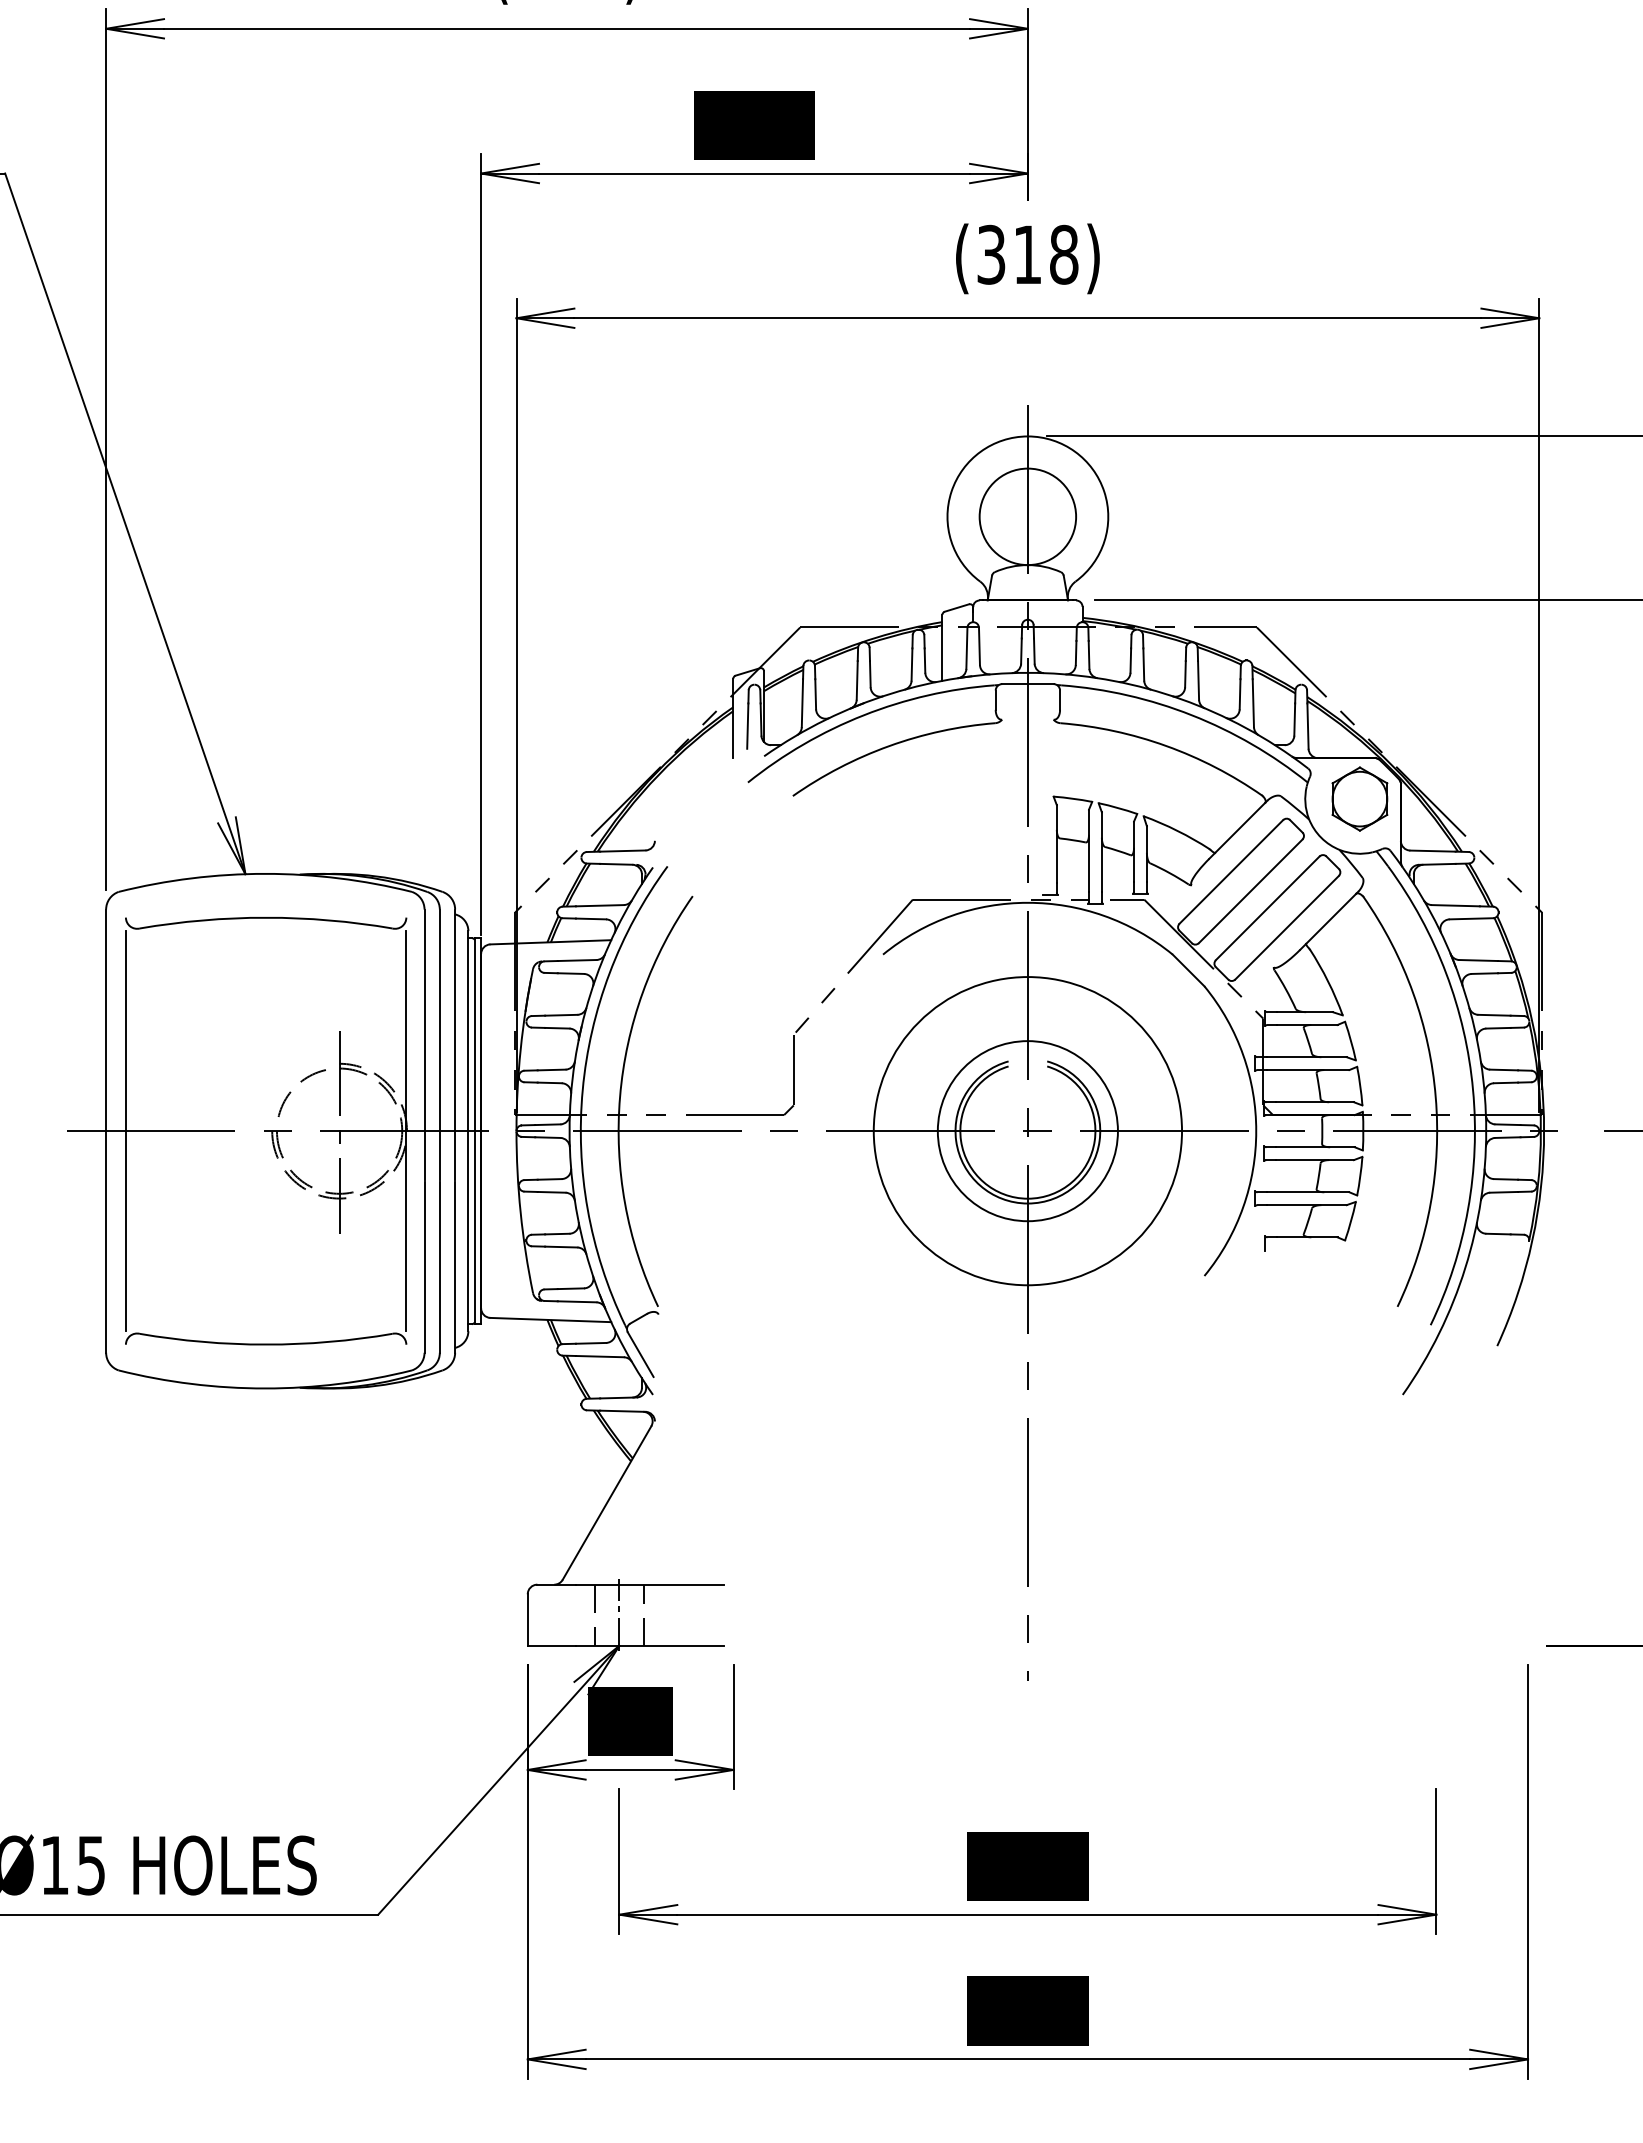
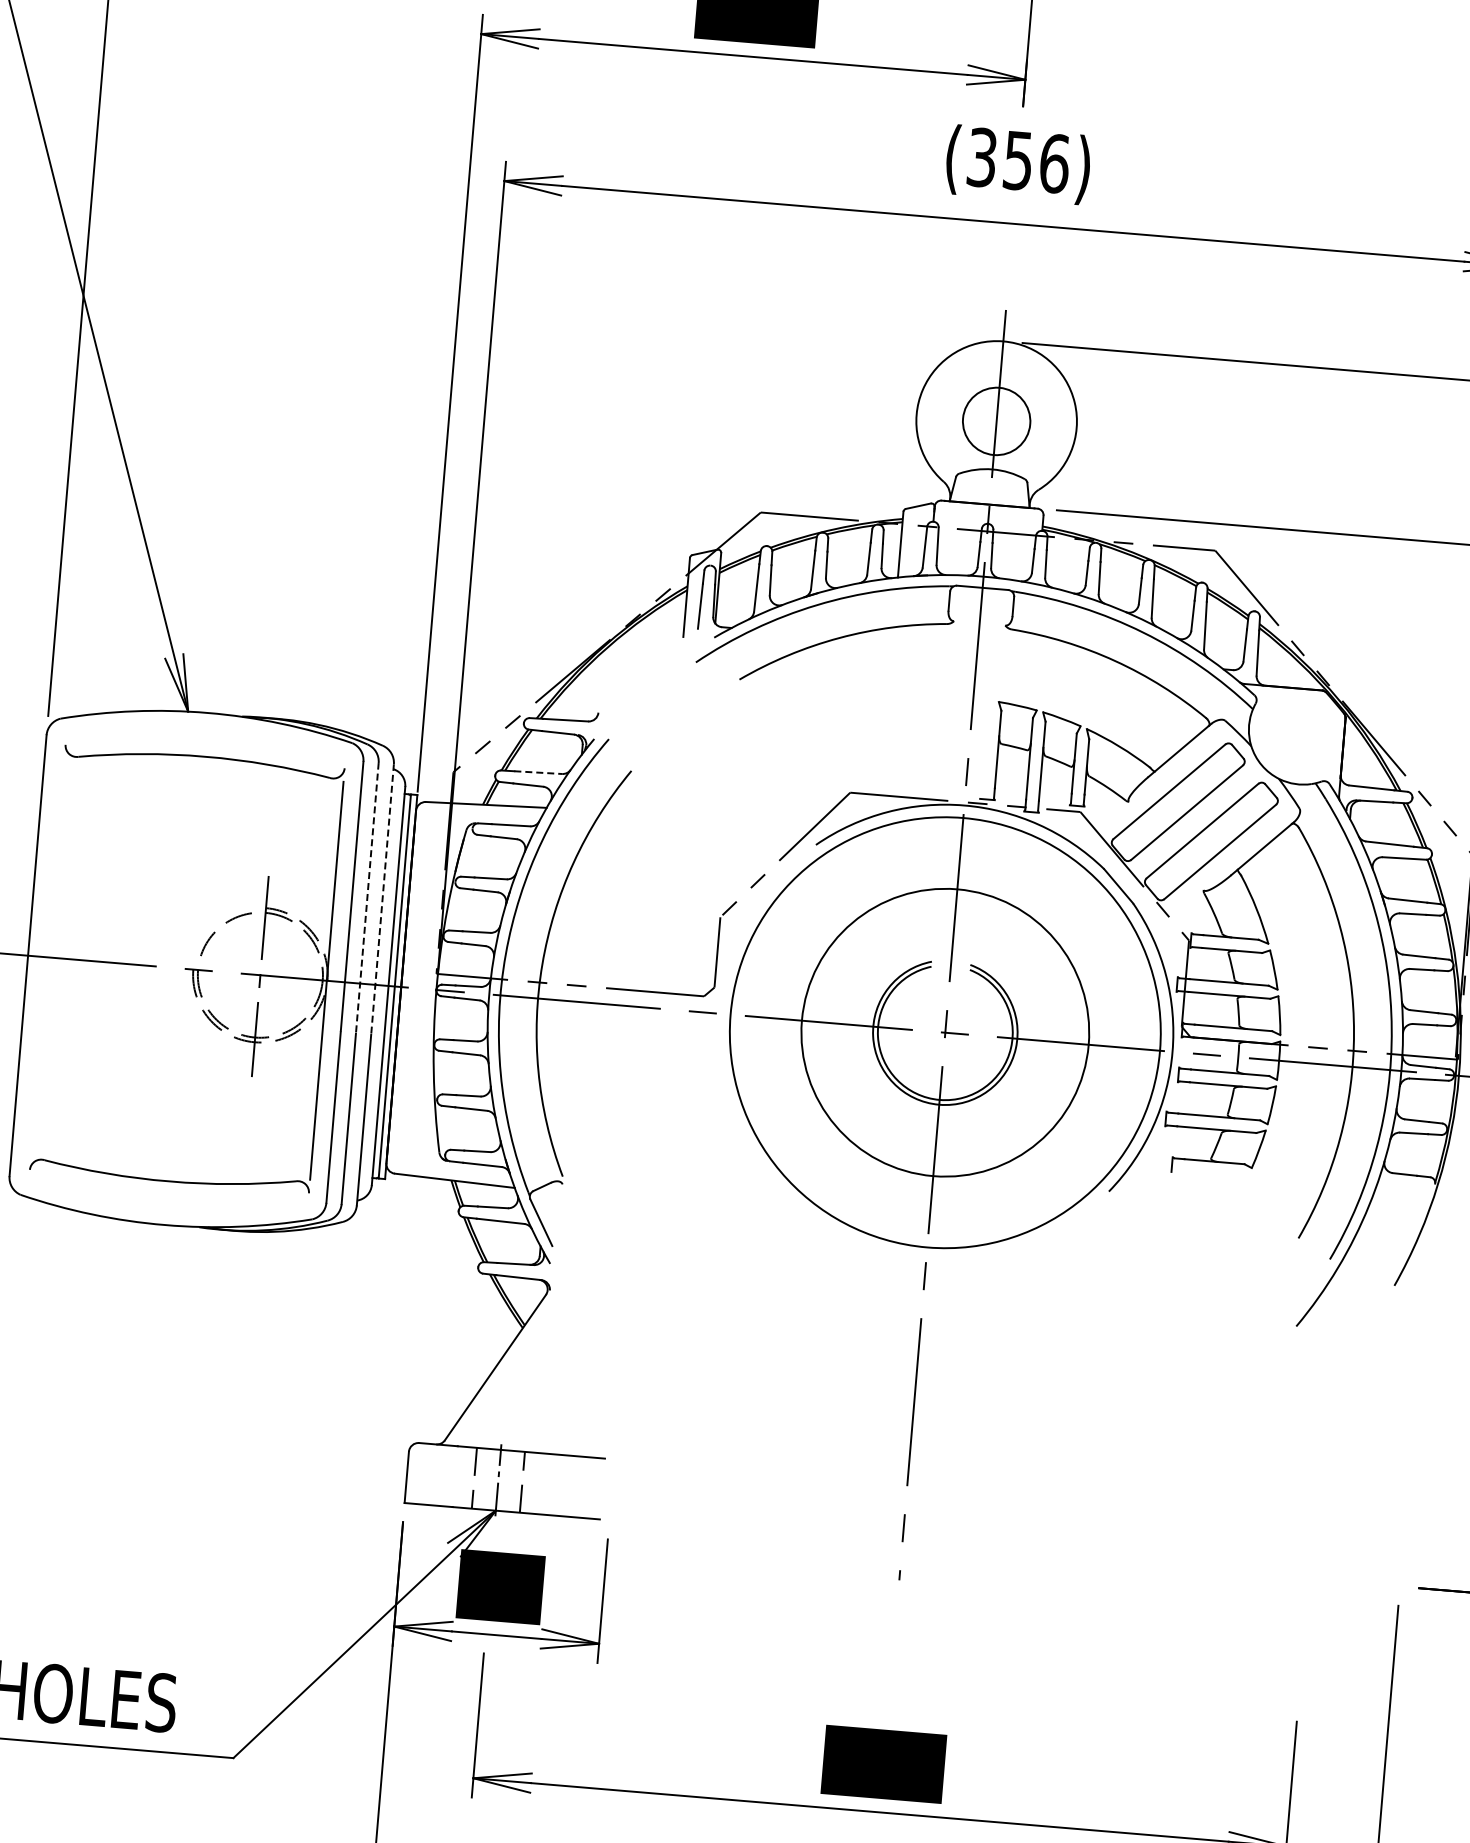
text: (1046, 254) -> (1037, 161), (318) -> (356)
circle: (1027, 516) -> (996, 421), size x0.7
part: (1359, 798) -> (1303, 729), removed
line: (599, 905) -> (537, 772), solid -> dashed
line: (439, 1044) -> (367, 897), solid -> dashed
line: (455, 1044) -> (382, 898), solid -> dashed
line: (125, 1131) -> (47, 957), removed
circle: (1027, 1131) -> (944, 1033), size x1.4
circle: (1027, 1131) -> (944, 1033), size x1.6

